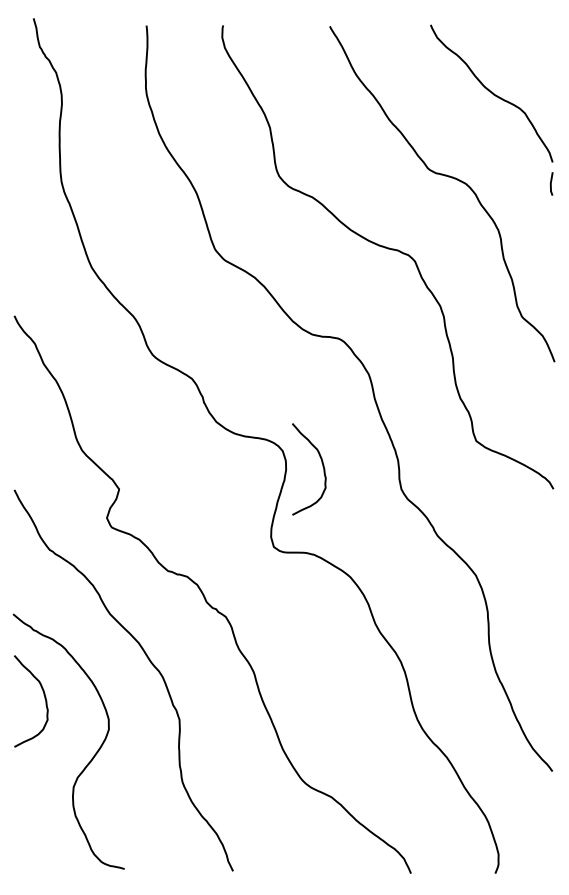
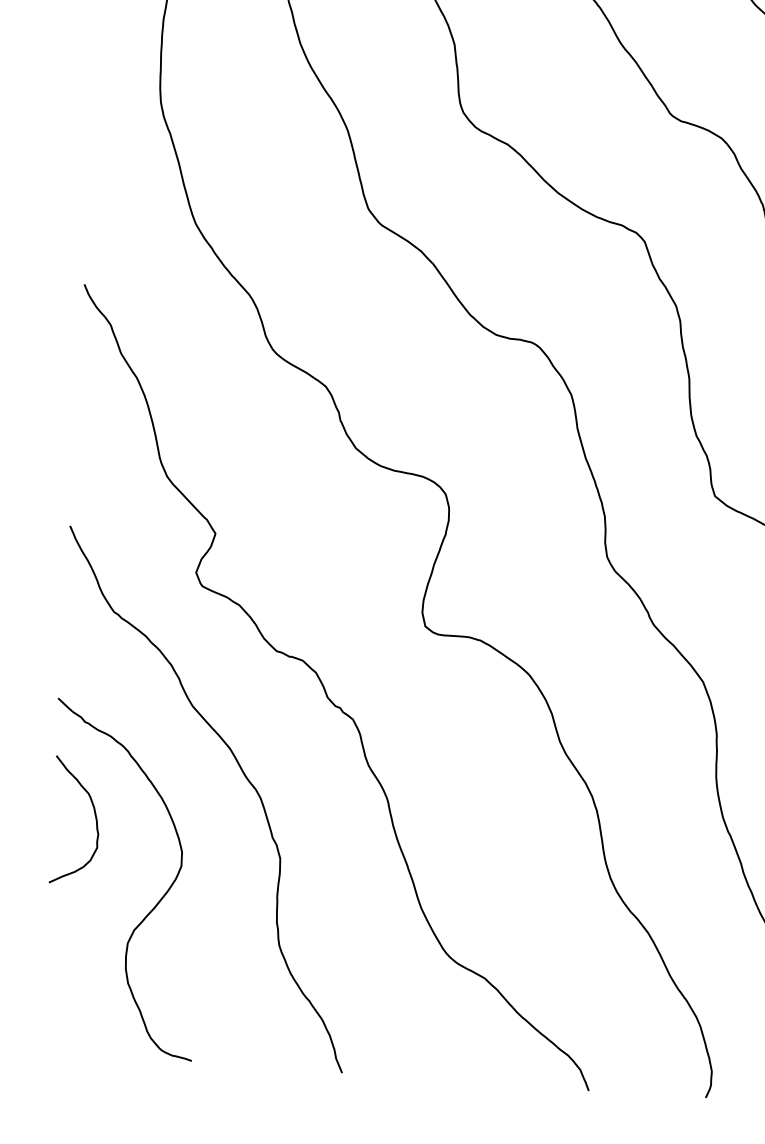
curve: (322, 466) -> (499, 518), removed

